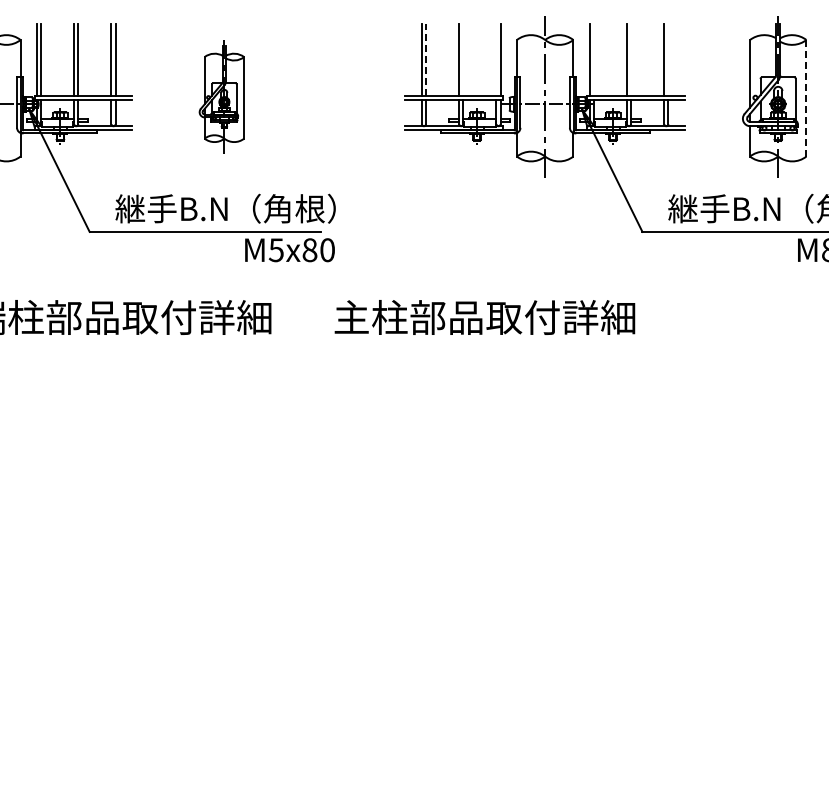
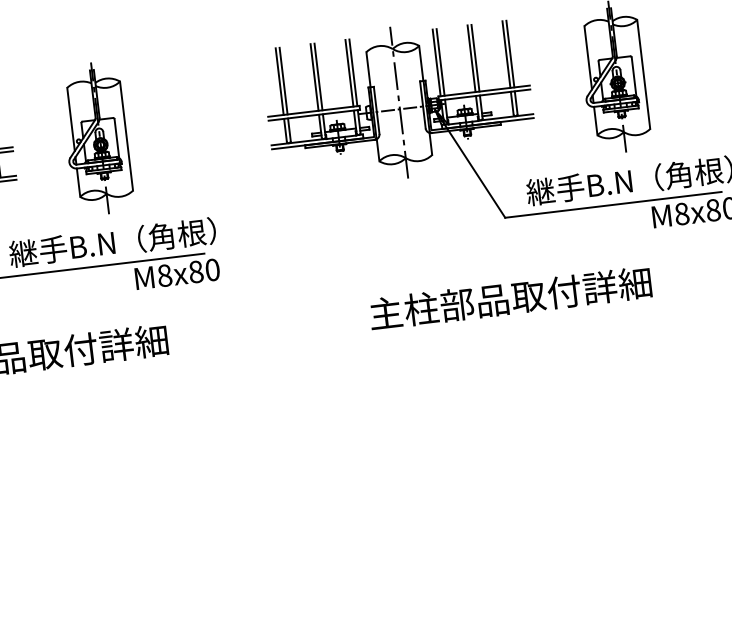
line: (463, 59) -> (318, 76), added
line: (496, 59) -> (349, 72), added
line: (593, 59) -> (440, 61), added
line: (631, 59) -> (475, 57), added
line: (668, 59) -> (510, 53), added
line: (426, 60) -> (284, 81), dashed -> solid
part: (221, 96) -> (96, 138), size x1.43
line: (806, 97) -> (643, 73), dashed -> solid
text: (275, 250) -> (163, 276), M5x80 -> M8x80
text: (484, 317) -> (510, 298), moved

